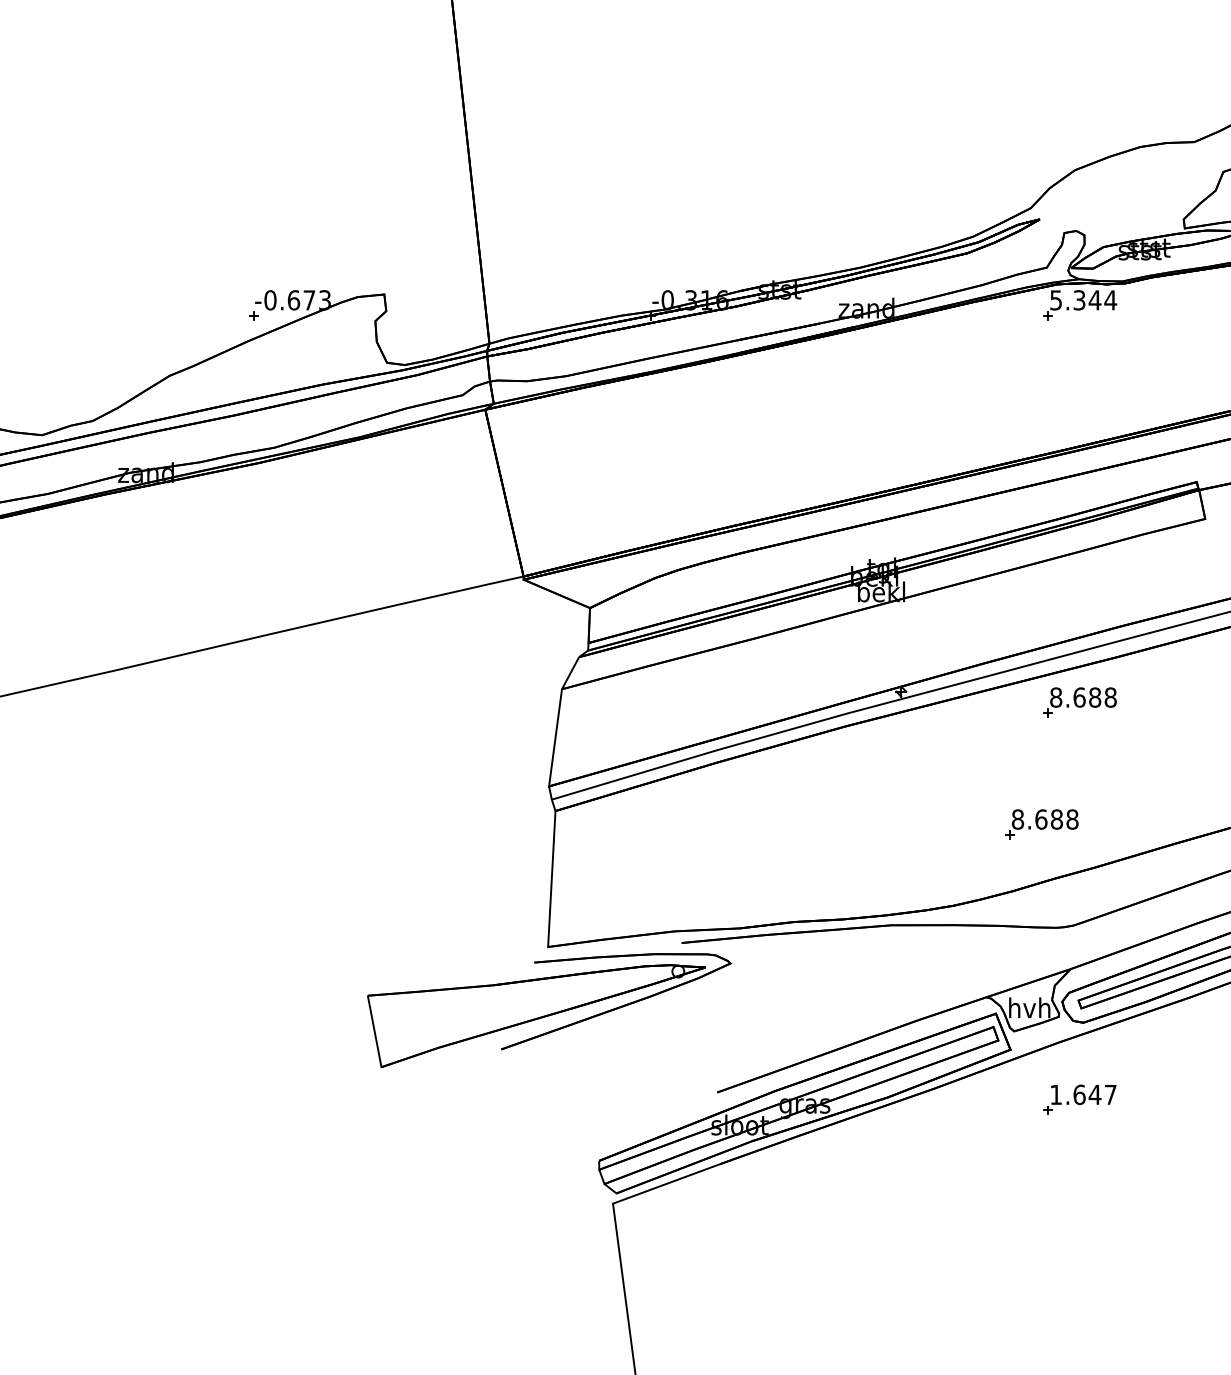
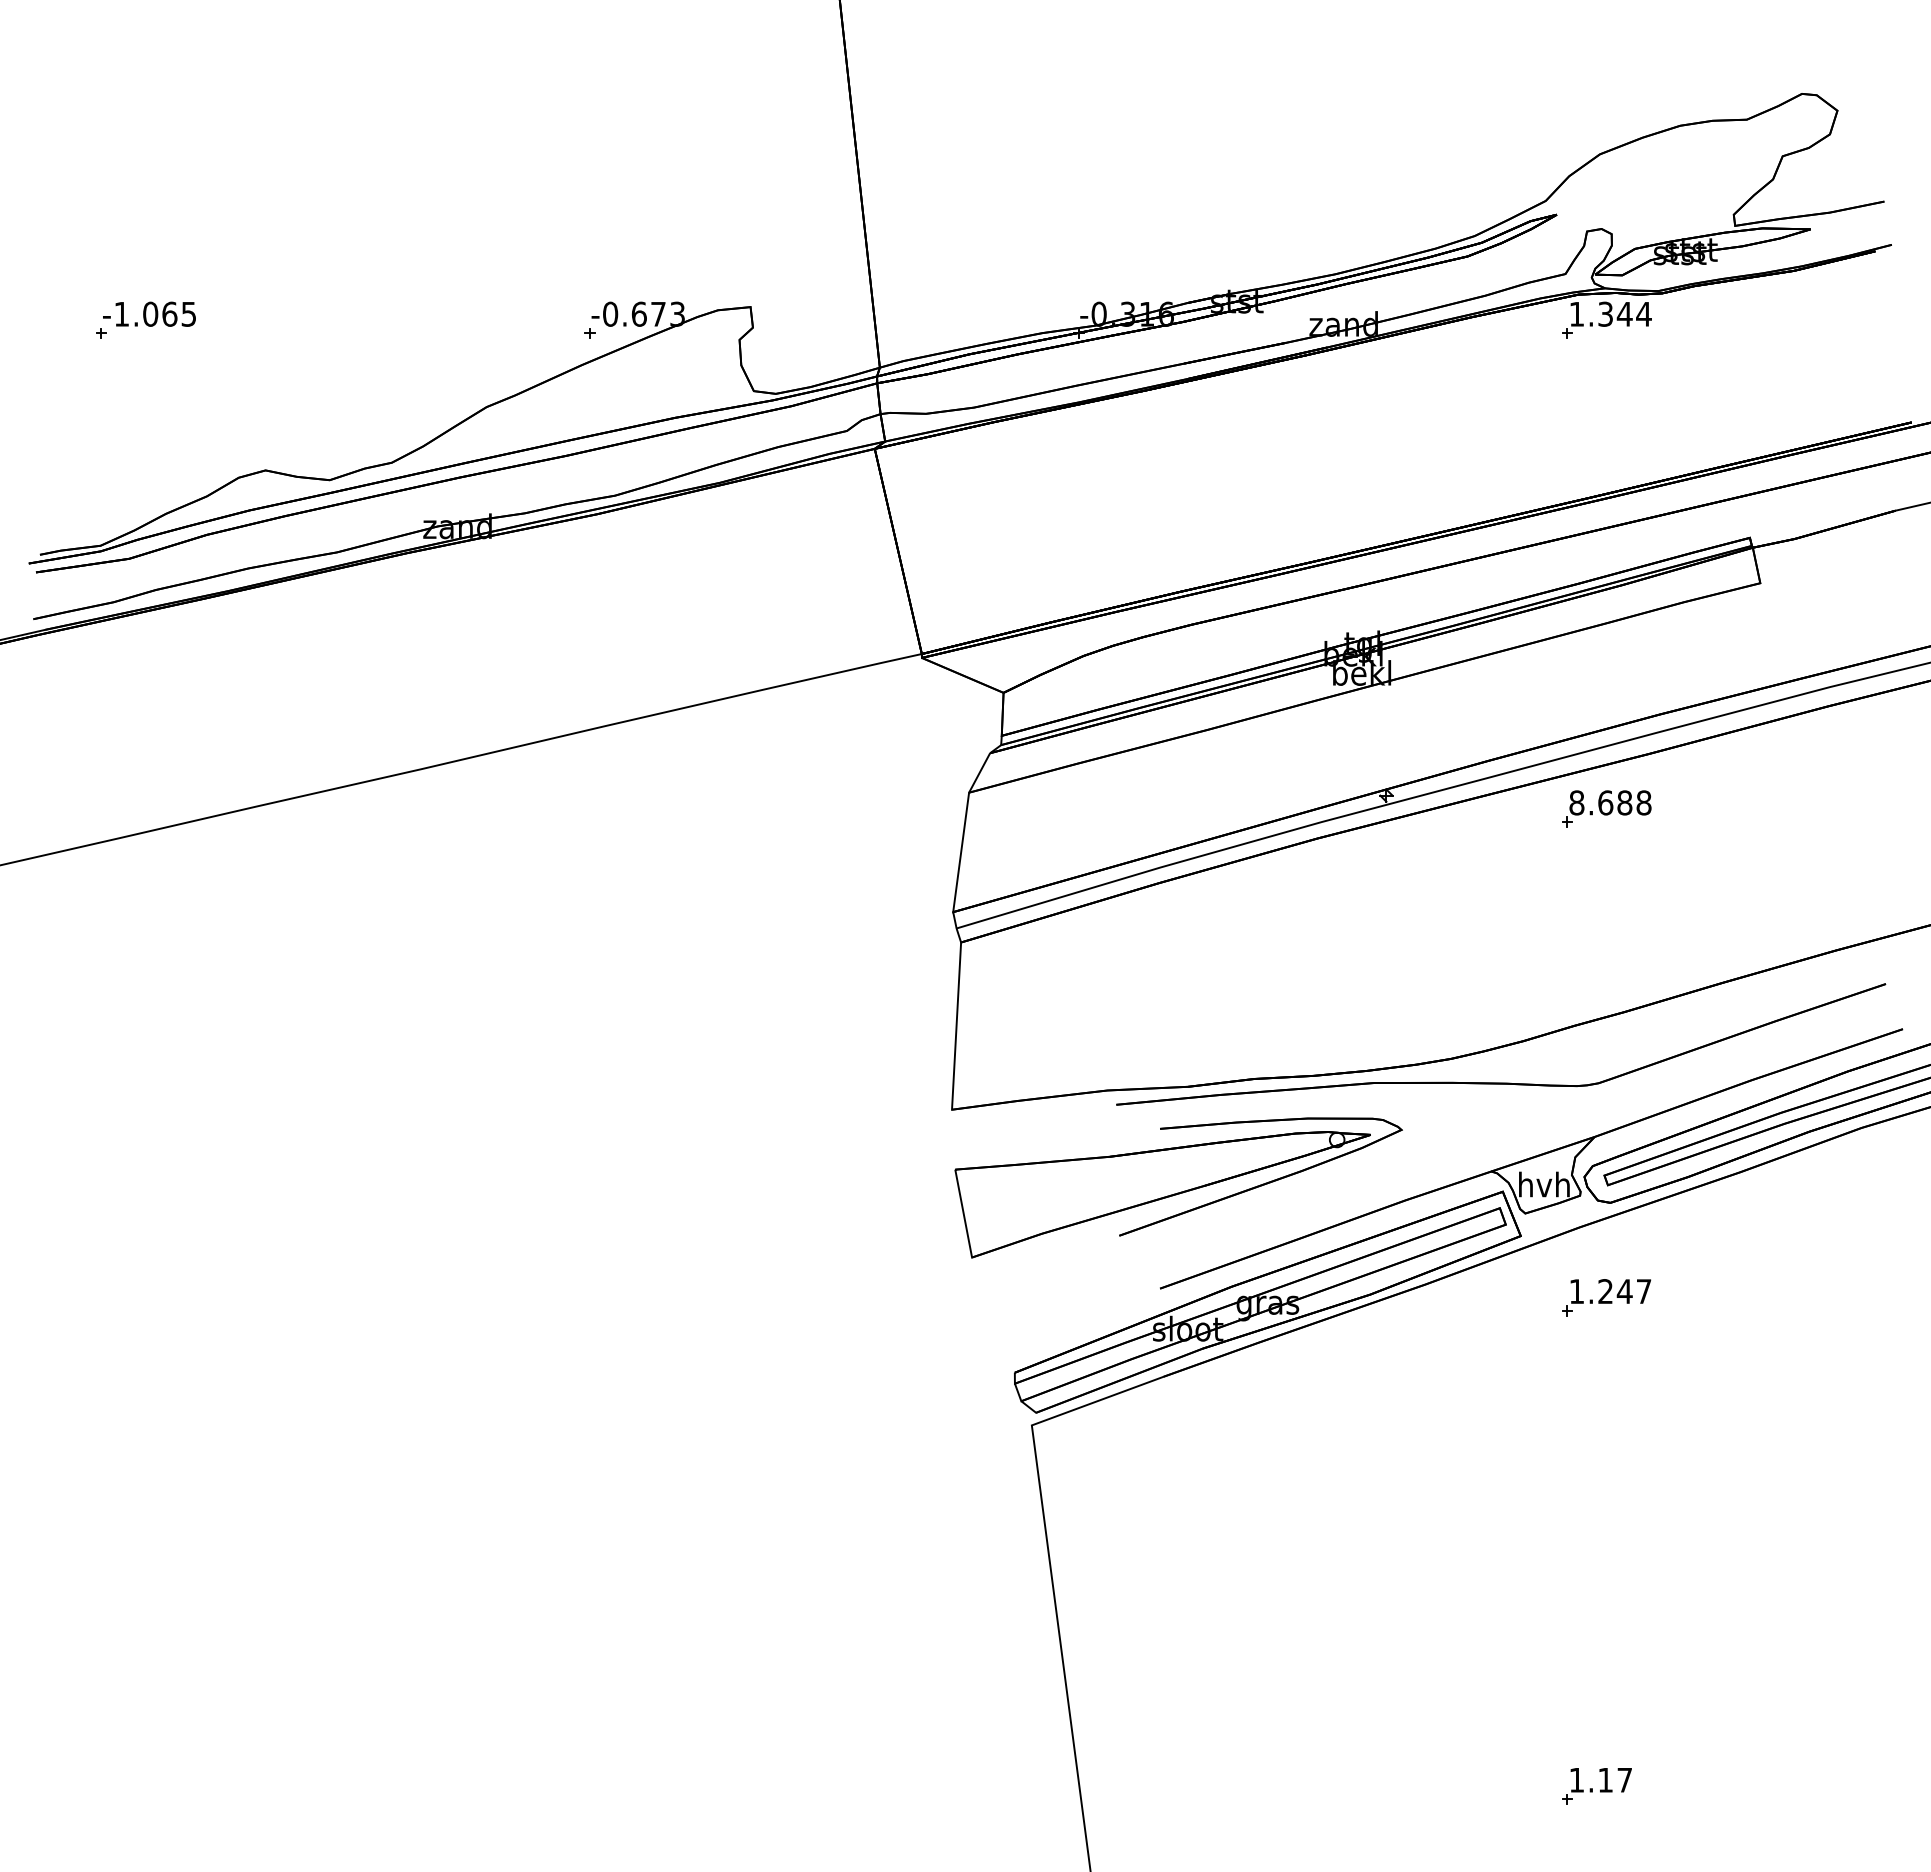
text: (1055, 300) -> (1576, 314), 5.344 -> 1.344
part: (1041, 824) -> (1559, 958), removed
part: (549, 1010) -> (1178, 1187), moved
text: (1079, 1094) -> (1605, 1291), 1.647 -> 1.247

